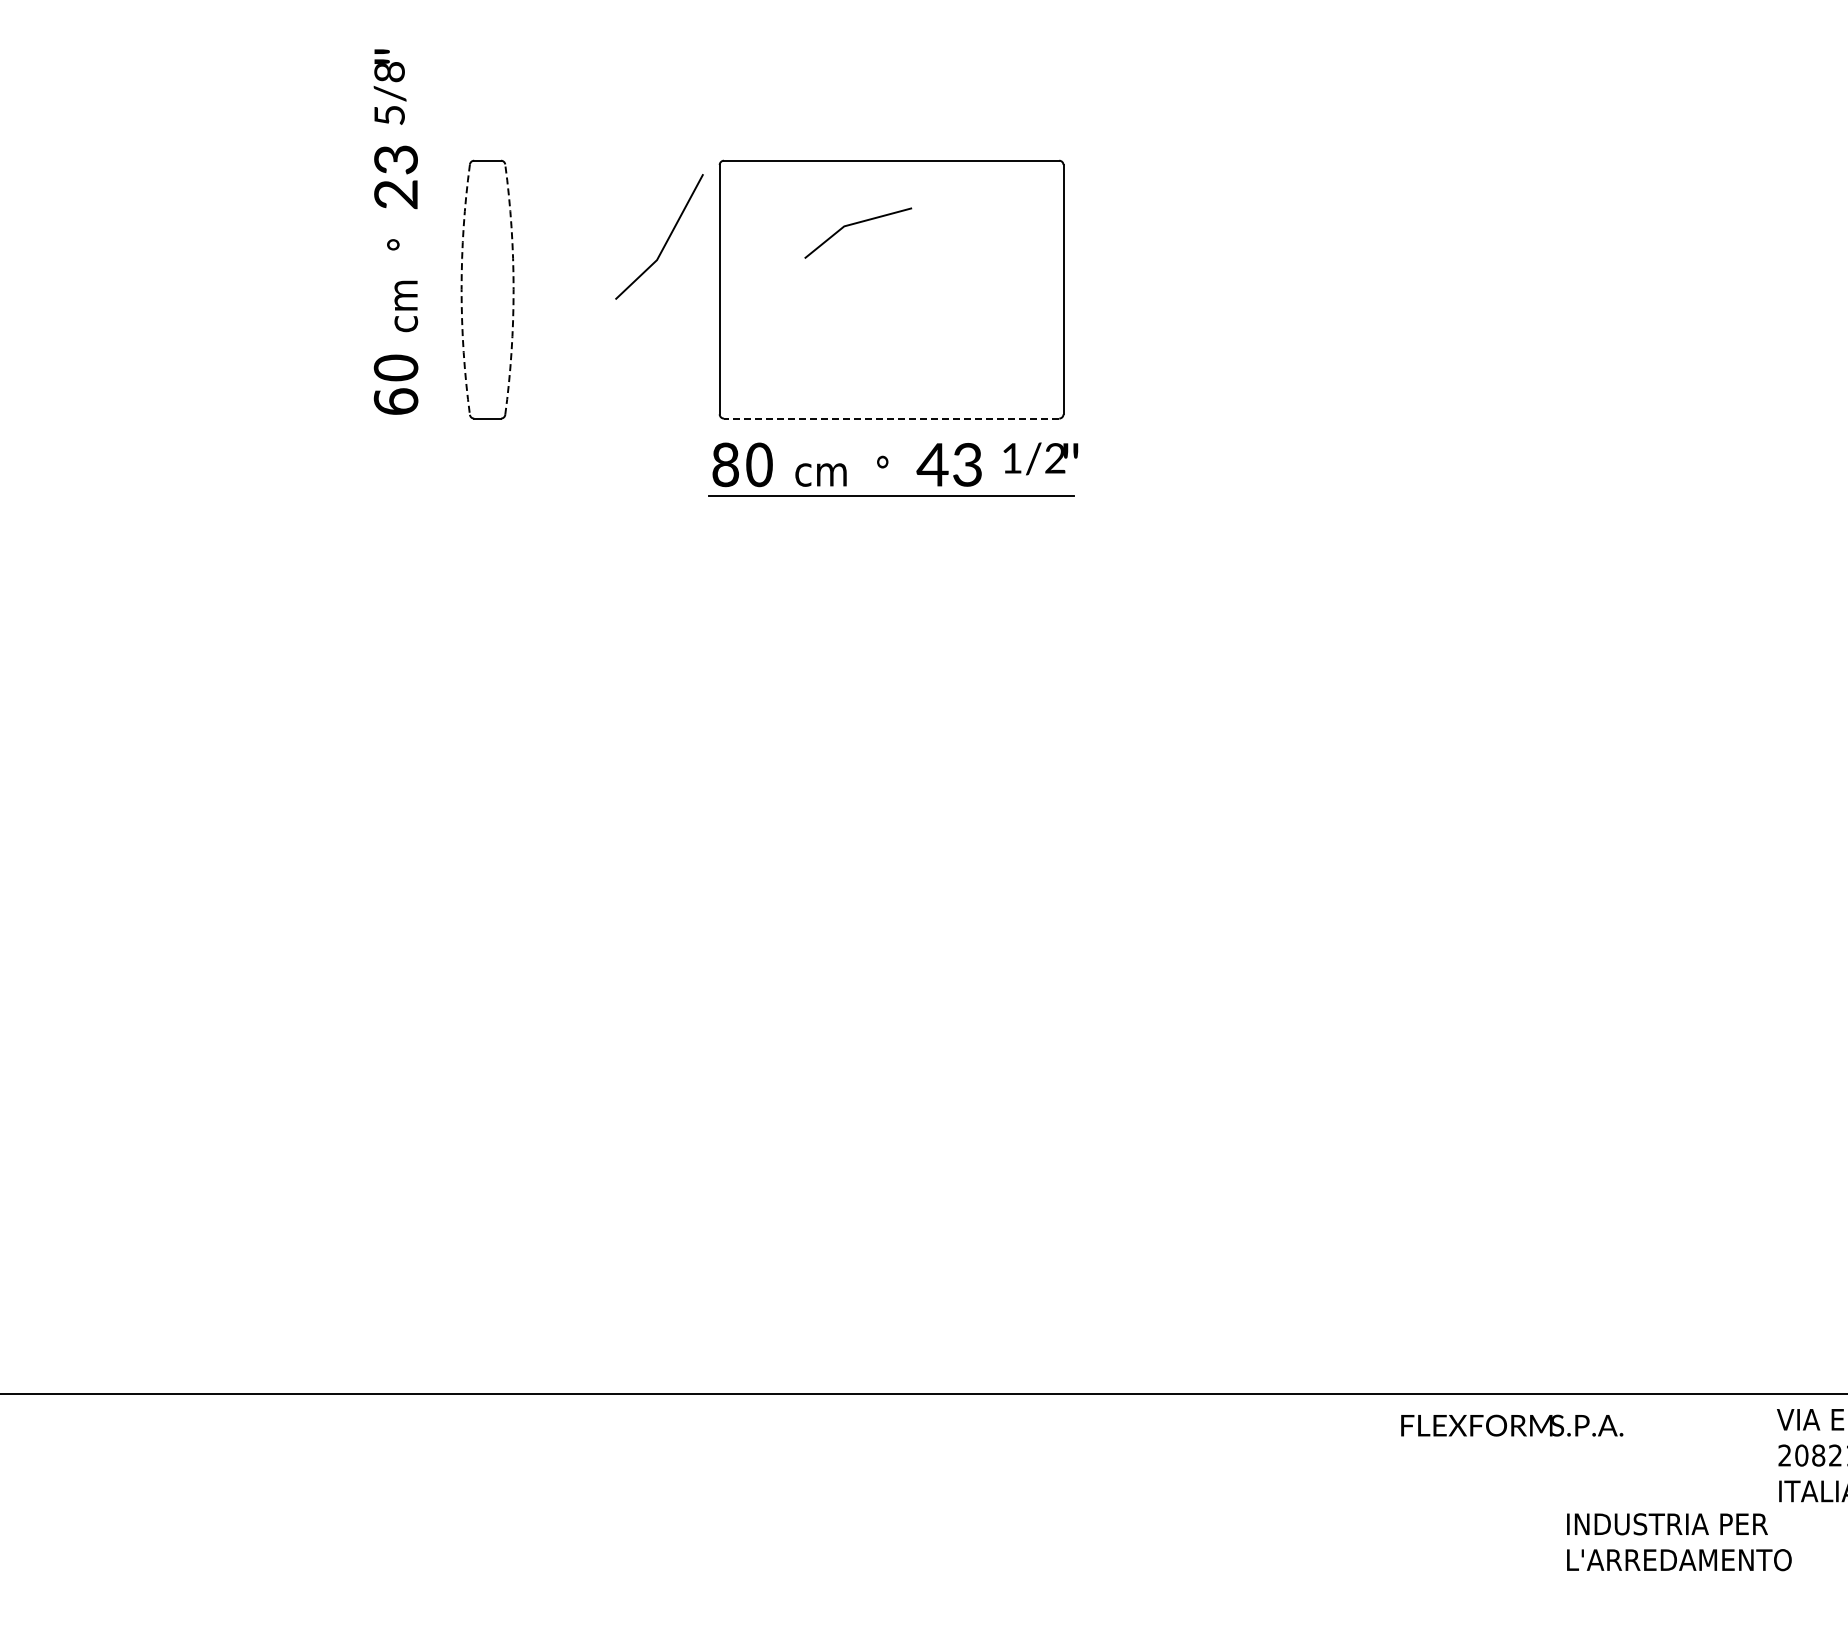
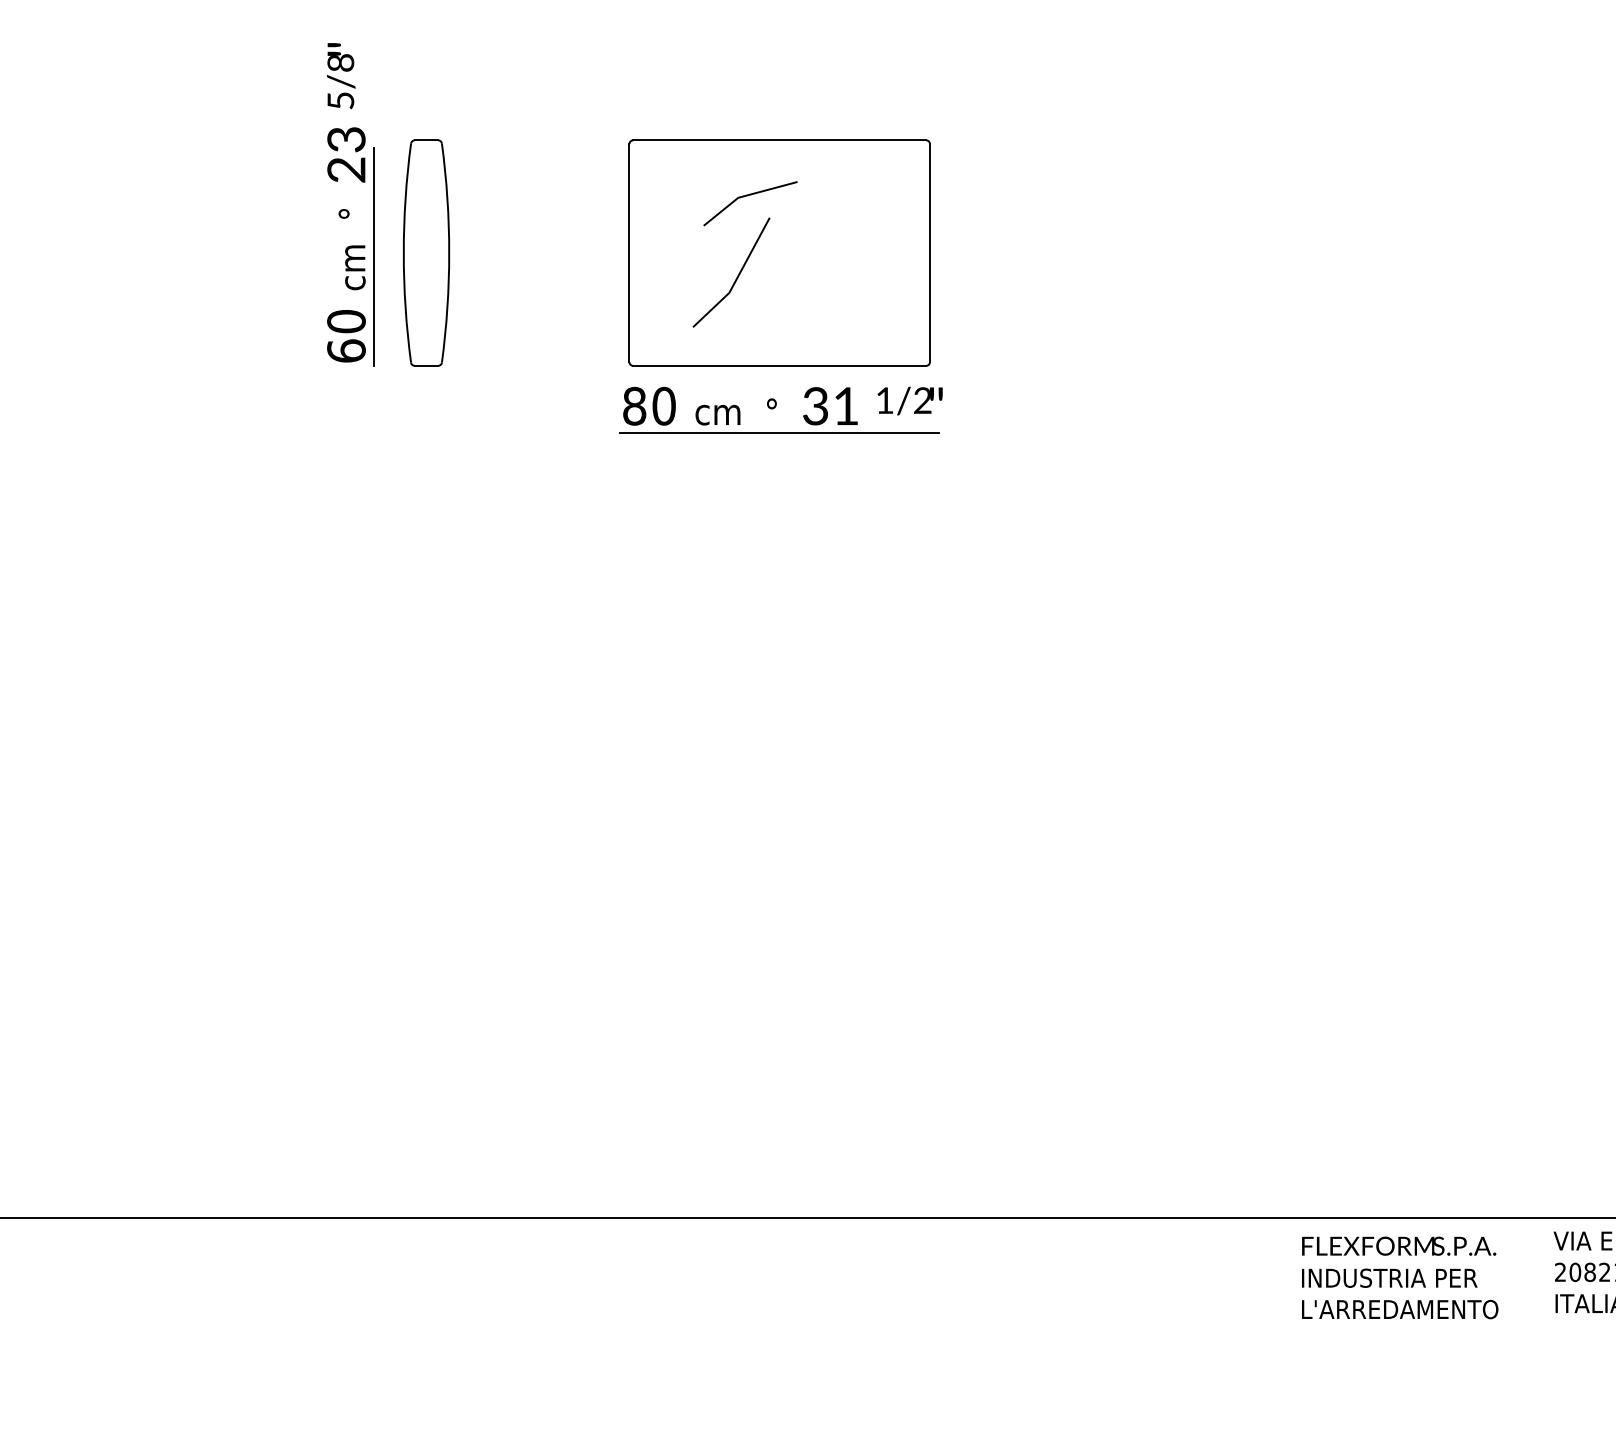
line: (666, 240) -> (737, 275), moved
arc: (461, 289) -> (403, 252), dashed -> solid
arc: (513, 289) -> (449, 252), dashed -> solid
line: (427, 293) -> (373, 256), added
line: (891, 418) -> (779, 365), dashed -> solid
text: (948, 464) -> (829, 405), 43 -> 31
text: (1512, 1425) -> (1399, 1246), moved
text: (1679, 1542) -> (1400, 1294), moved

